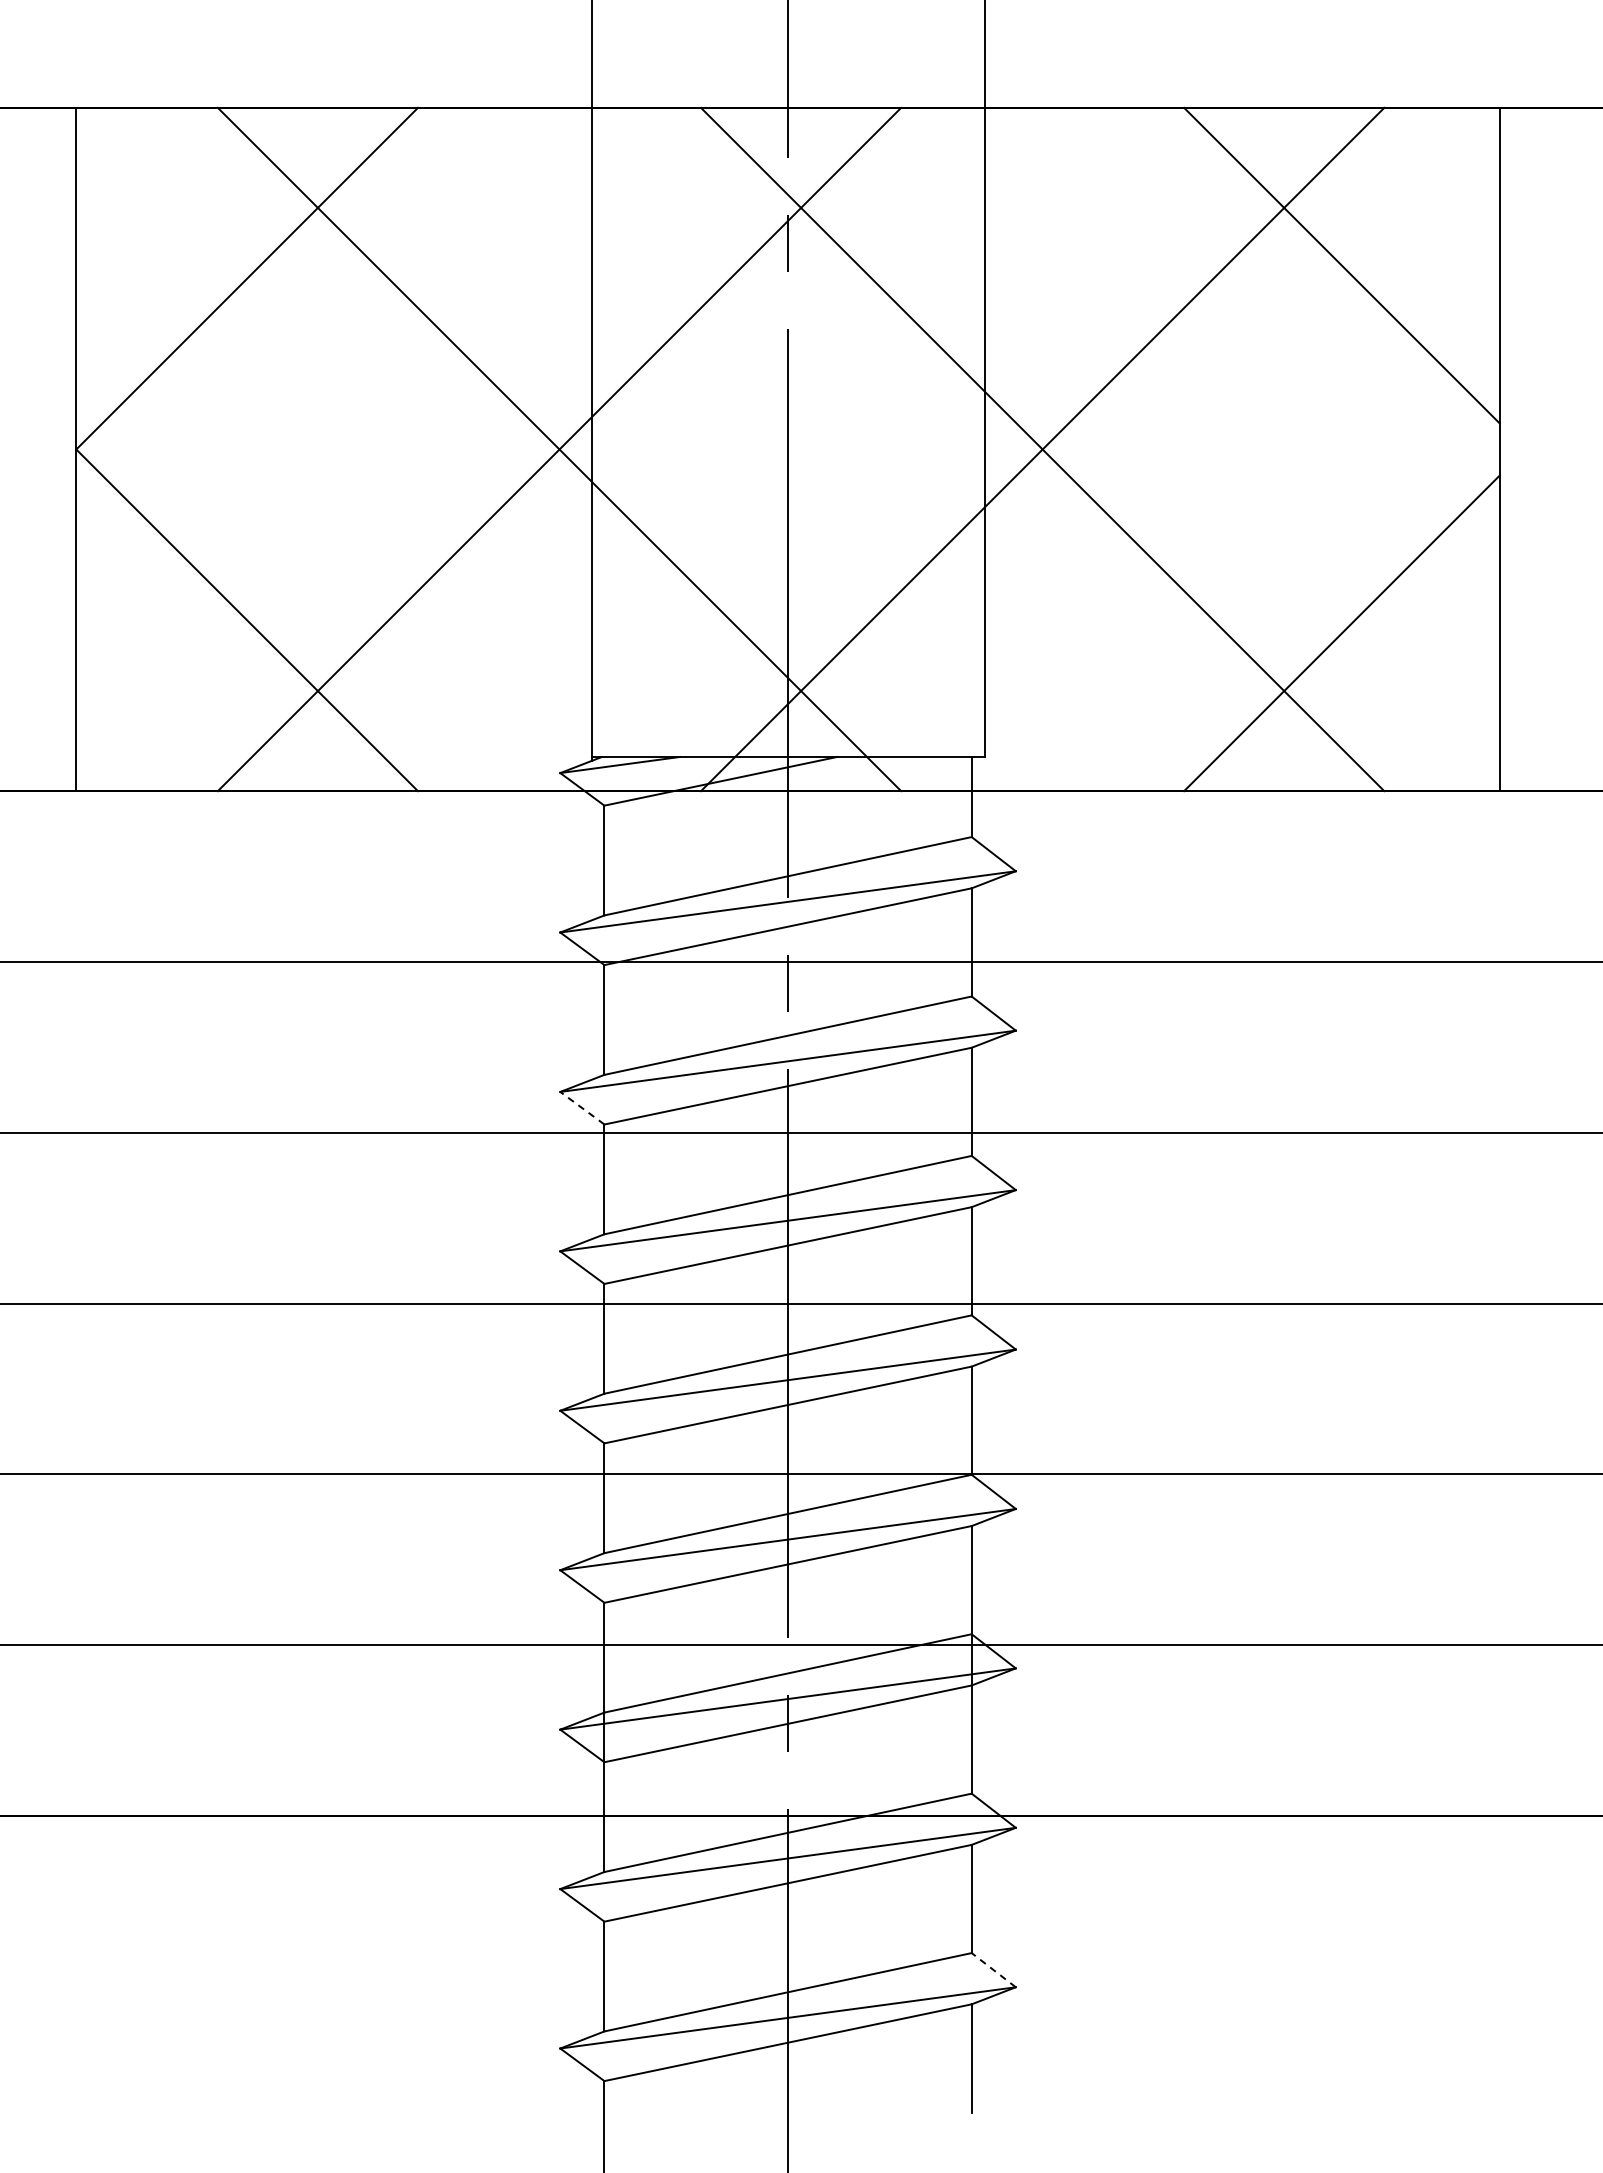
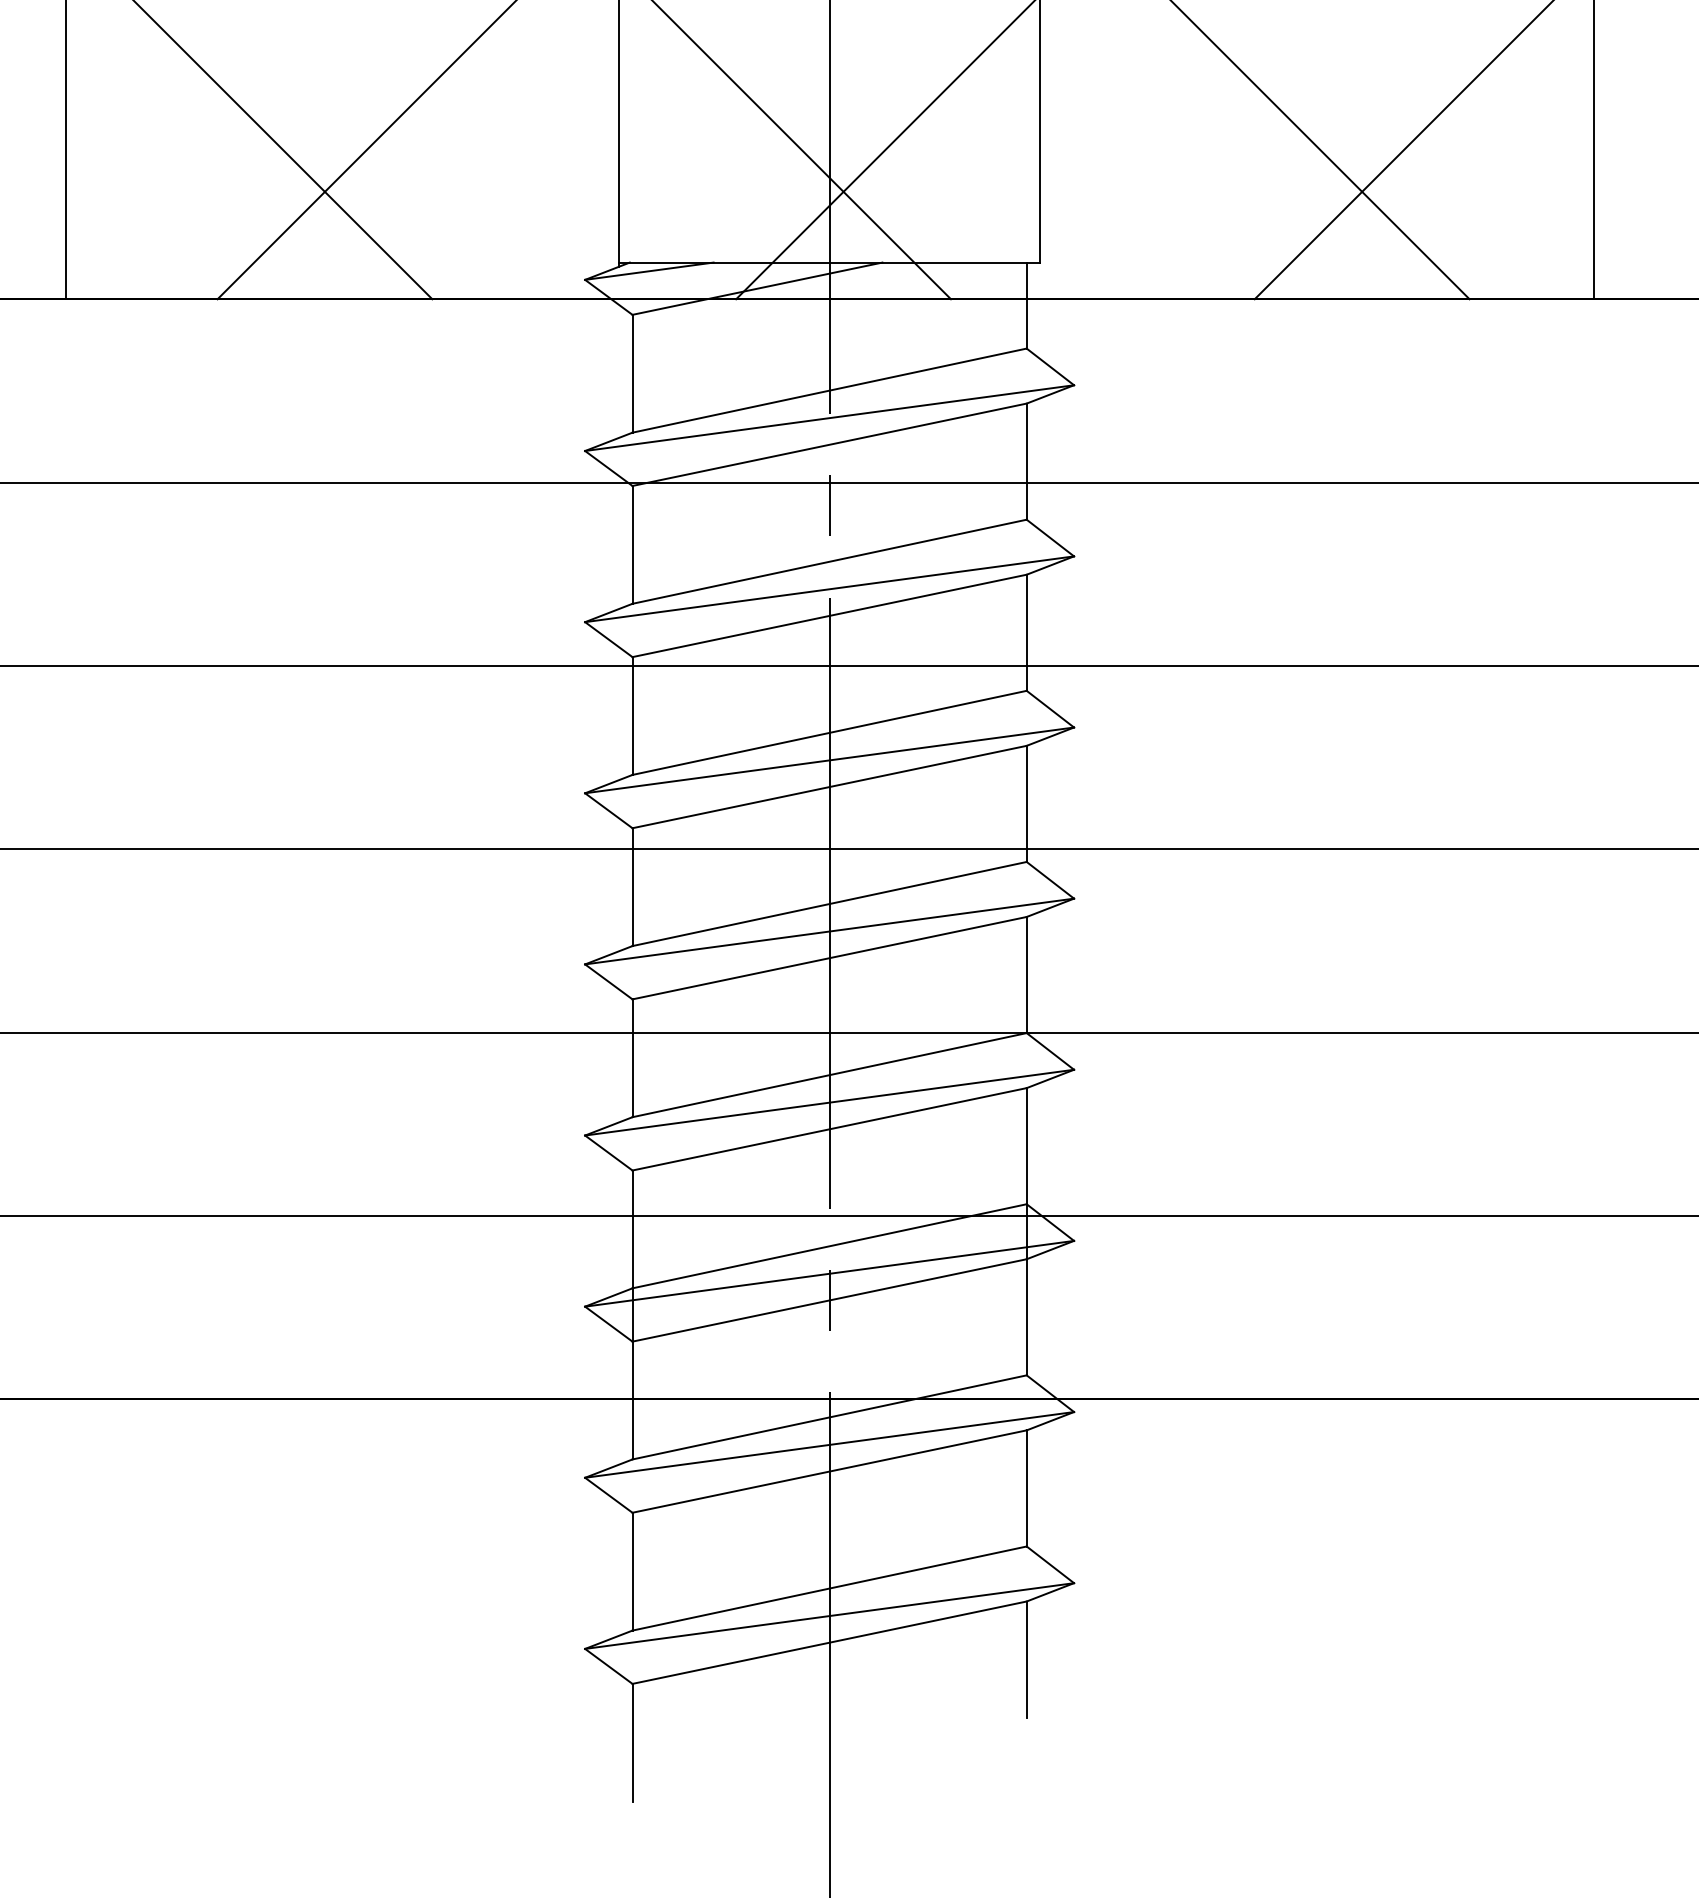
line: (581, 1107) -> (607, 638), dashed -> solid
line: (993, 1970) -> (1050, 1565), dashed -> solid

